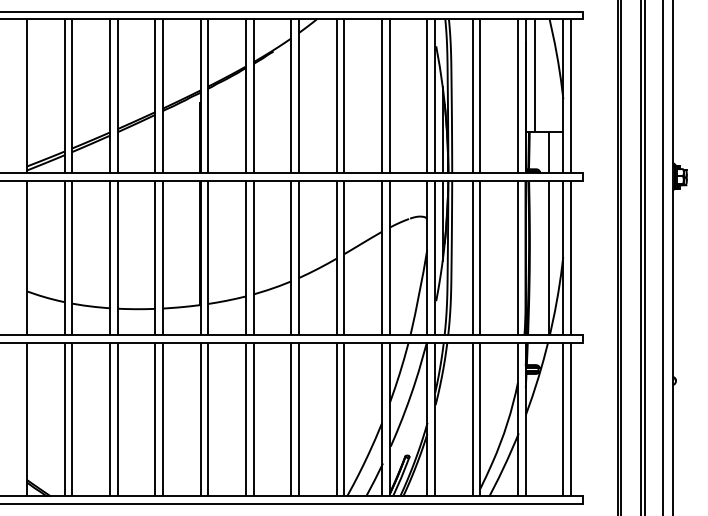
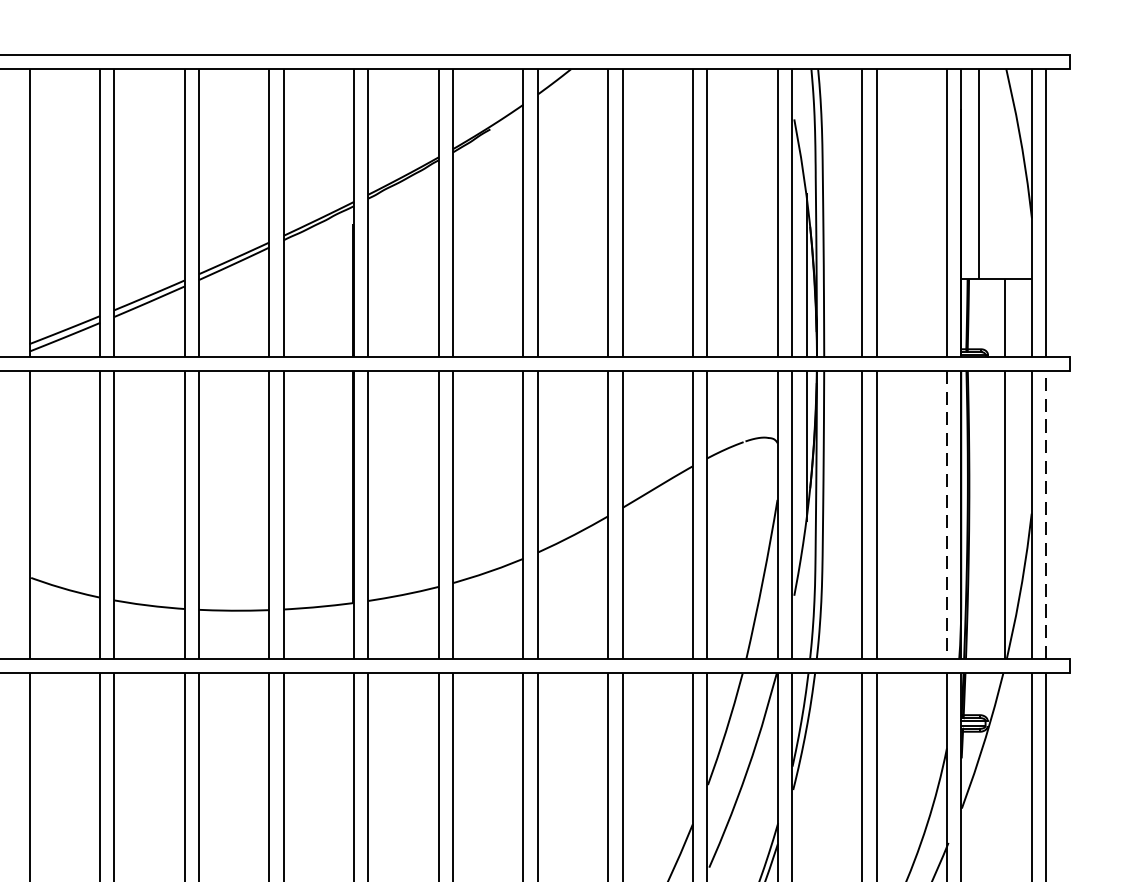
line: (517, 257) -> (946, 514), solid -> dashed
line: (570, 257) -> (1045, 514), solid -> dashed

